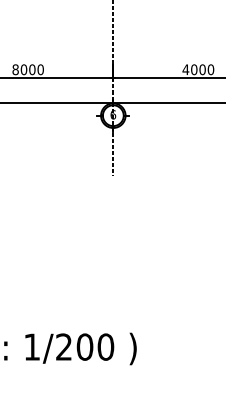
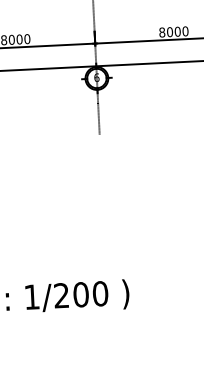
text: (185, 69) -> (161, 32), 4000 -> 8000

